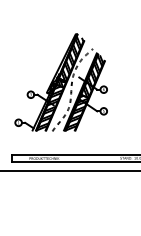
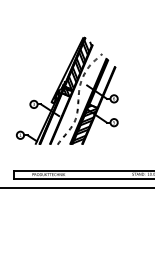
hatch: (92, 76) -> (101, 84), removed
hatch: (49, 107) -> (54, 118), removed

